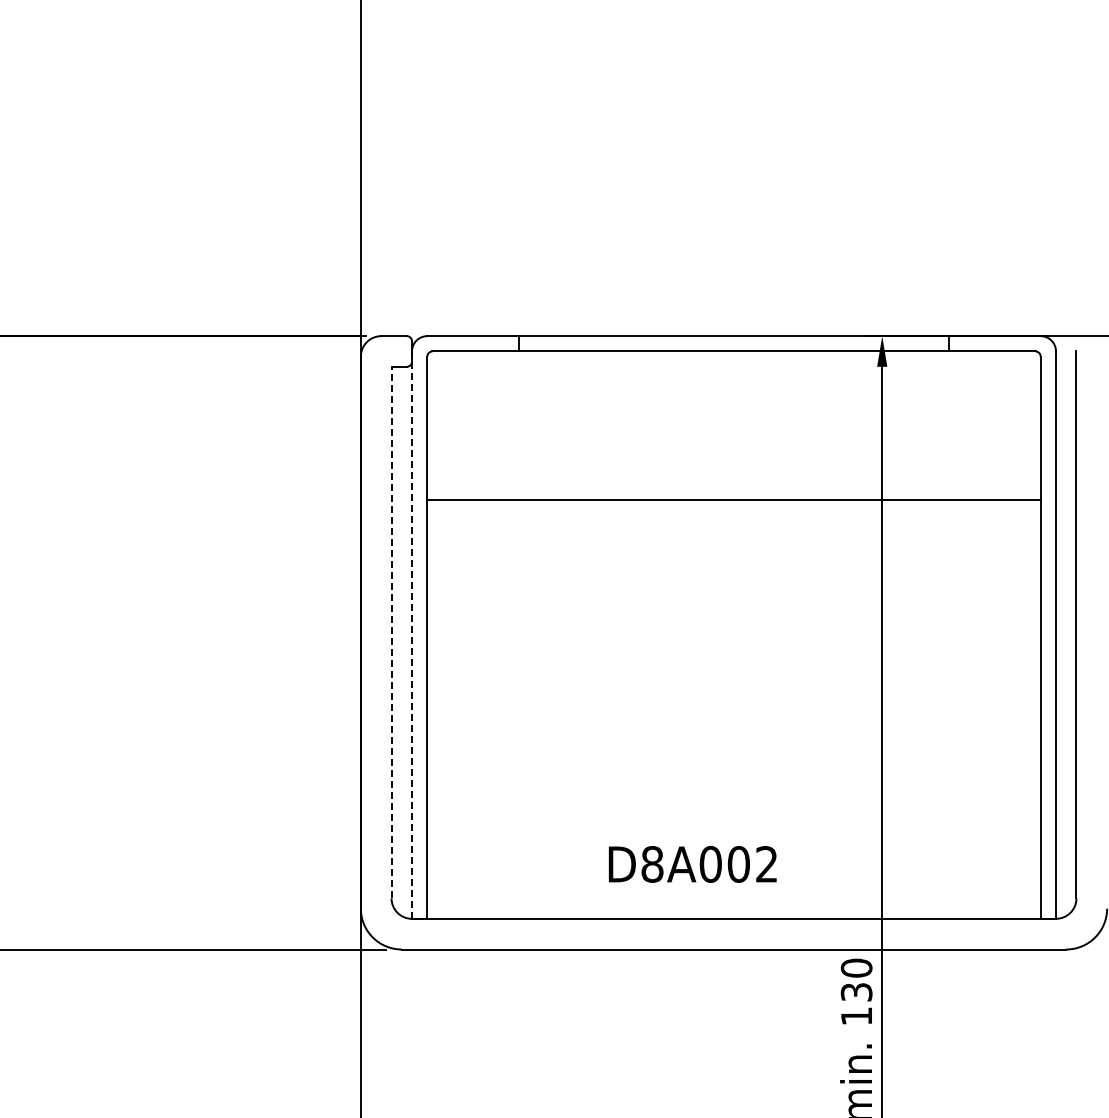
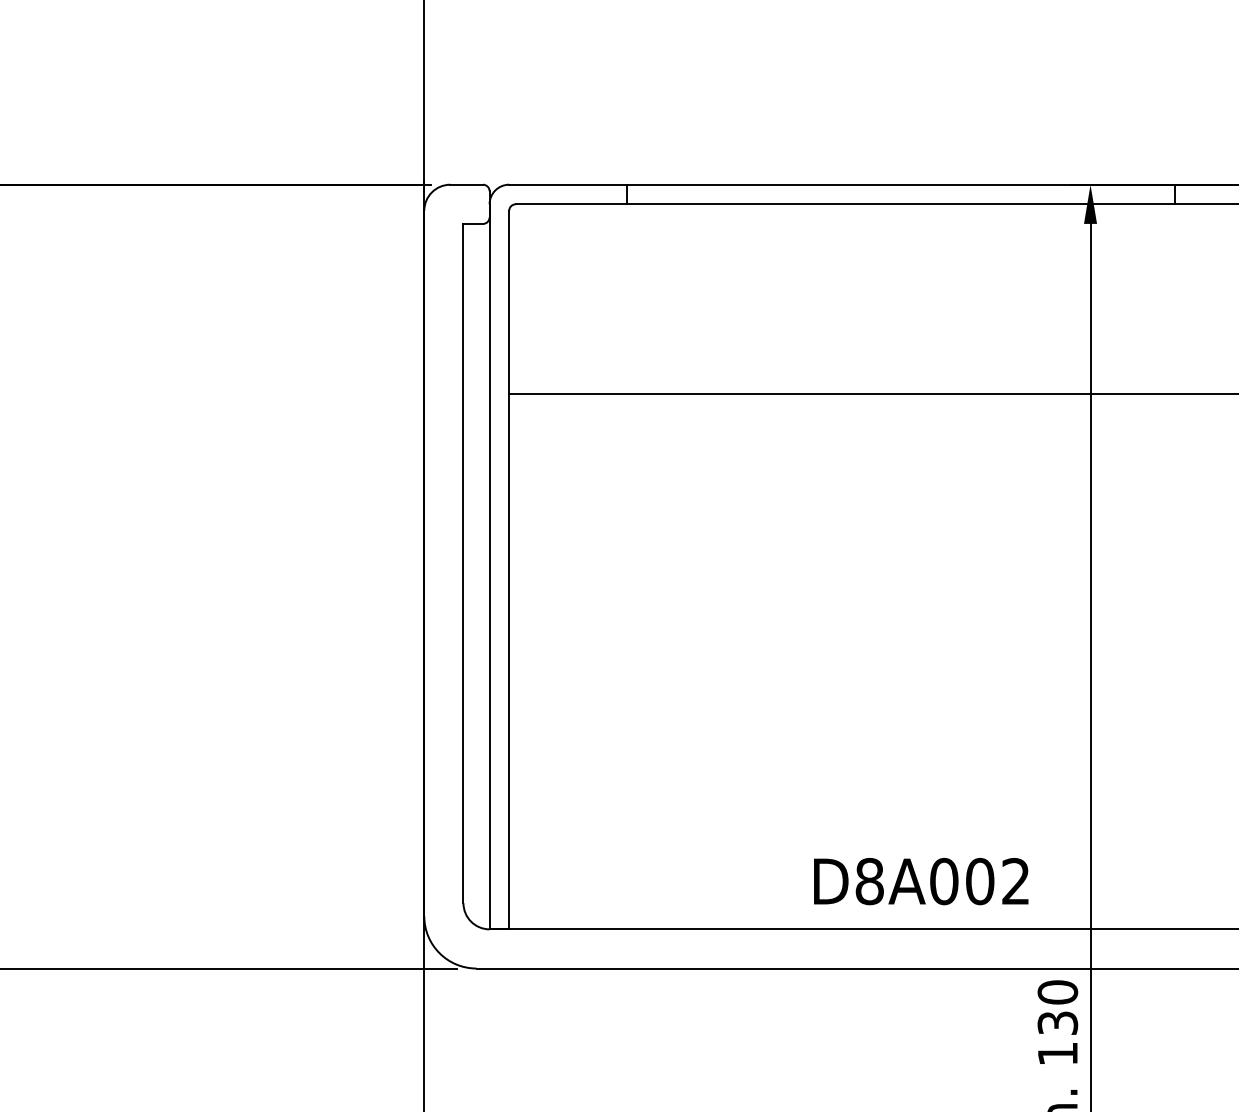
line: (391, 632) -> (463, 563), dashed -> solid
line: (412, 635) -> (490, 567), dashed -> solid
text: (692, 864) -> (920, 881), moved

